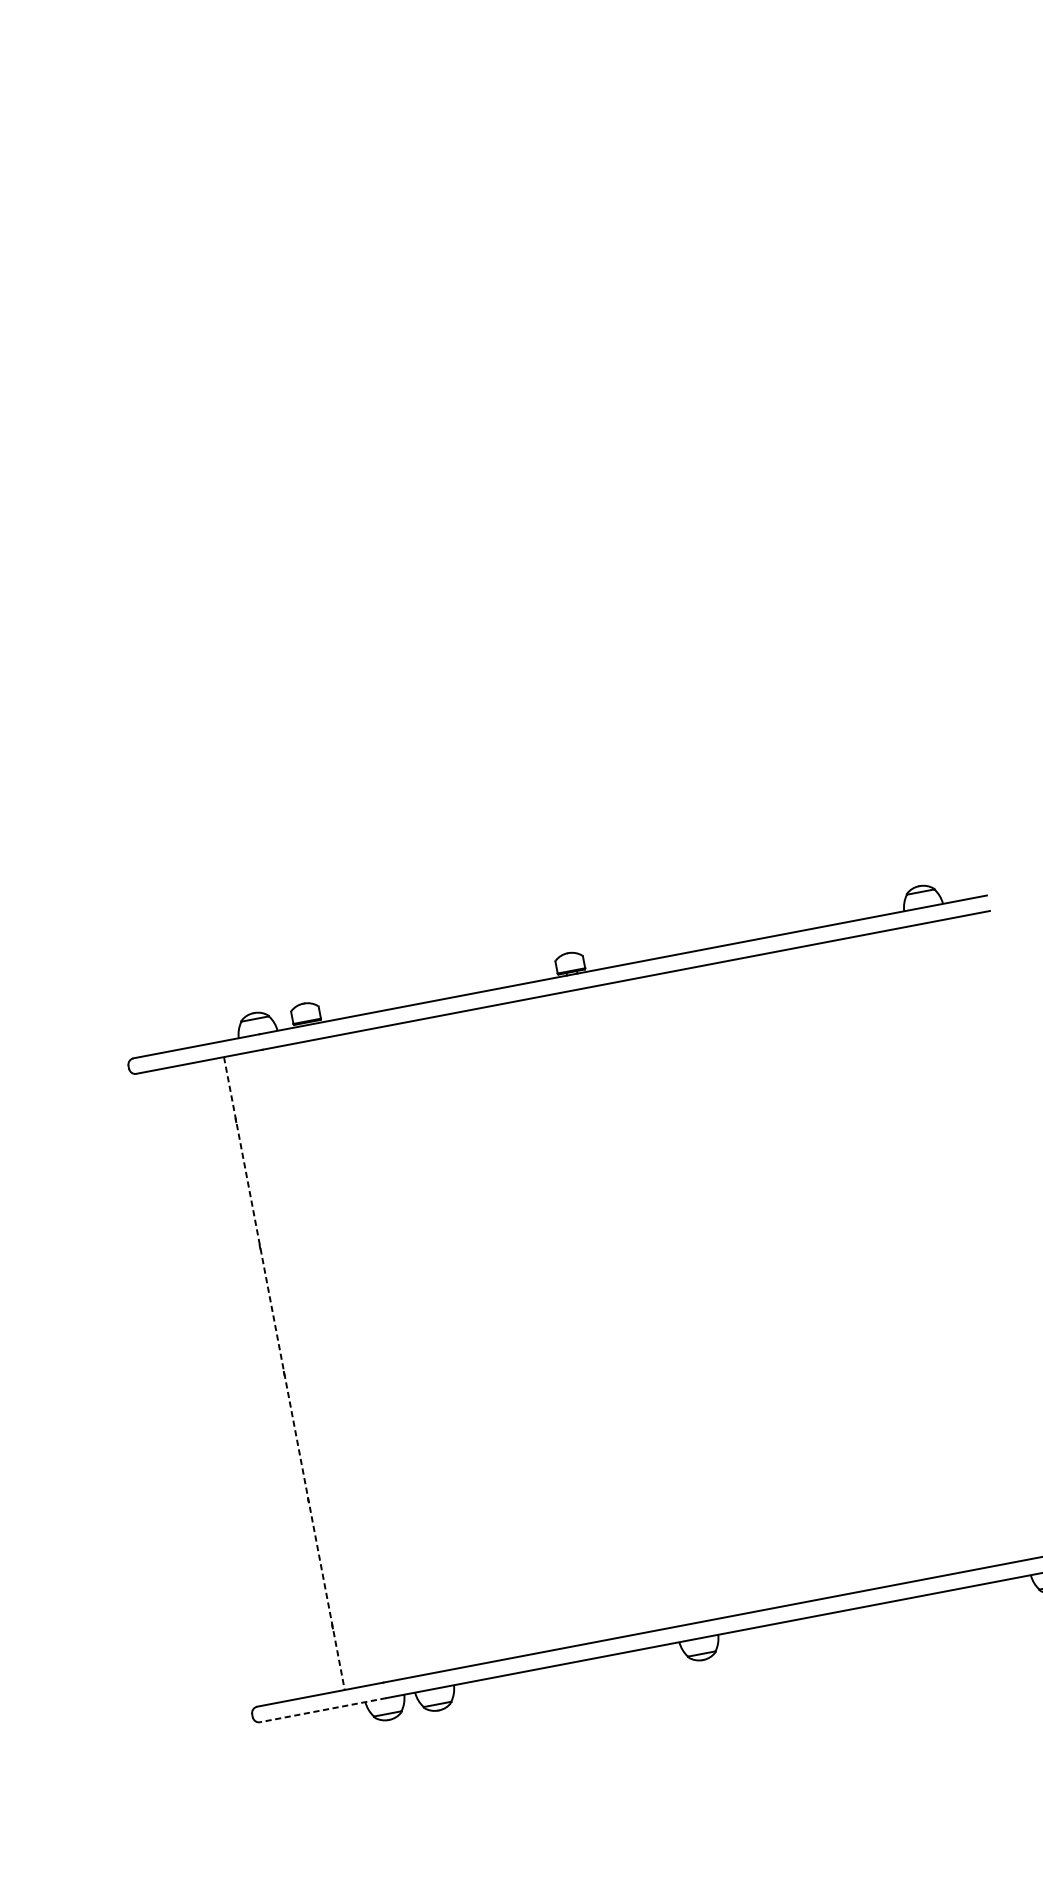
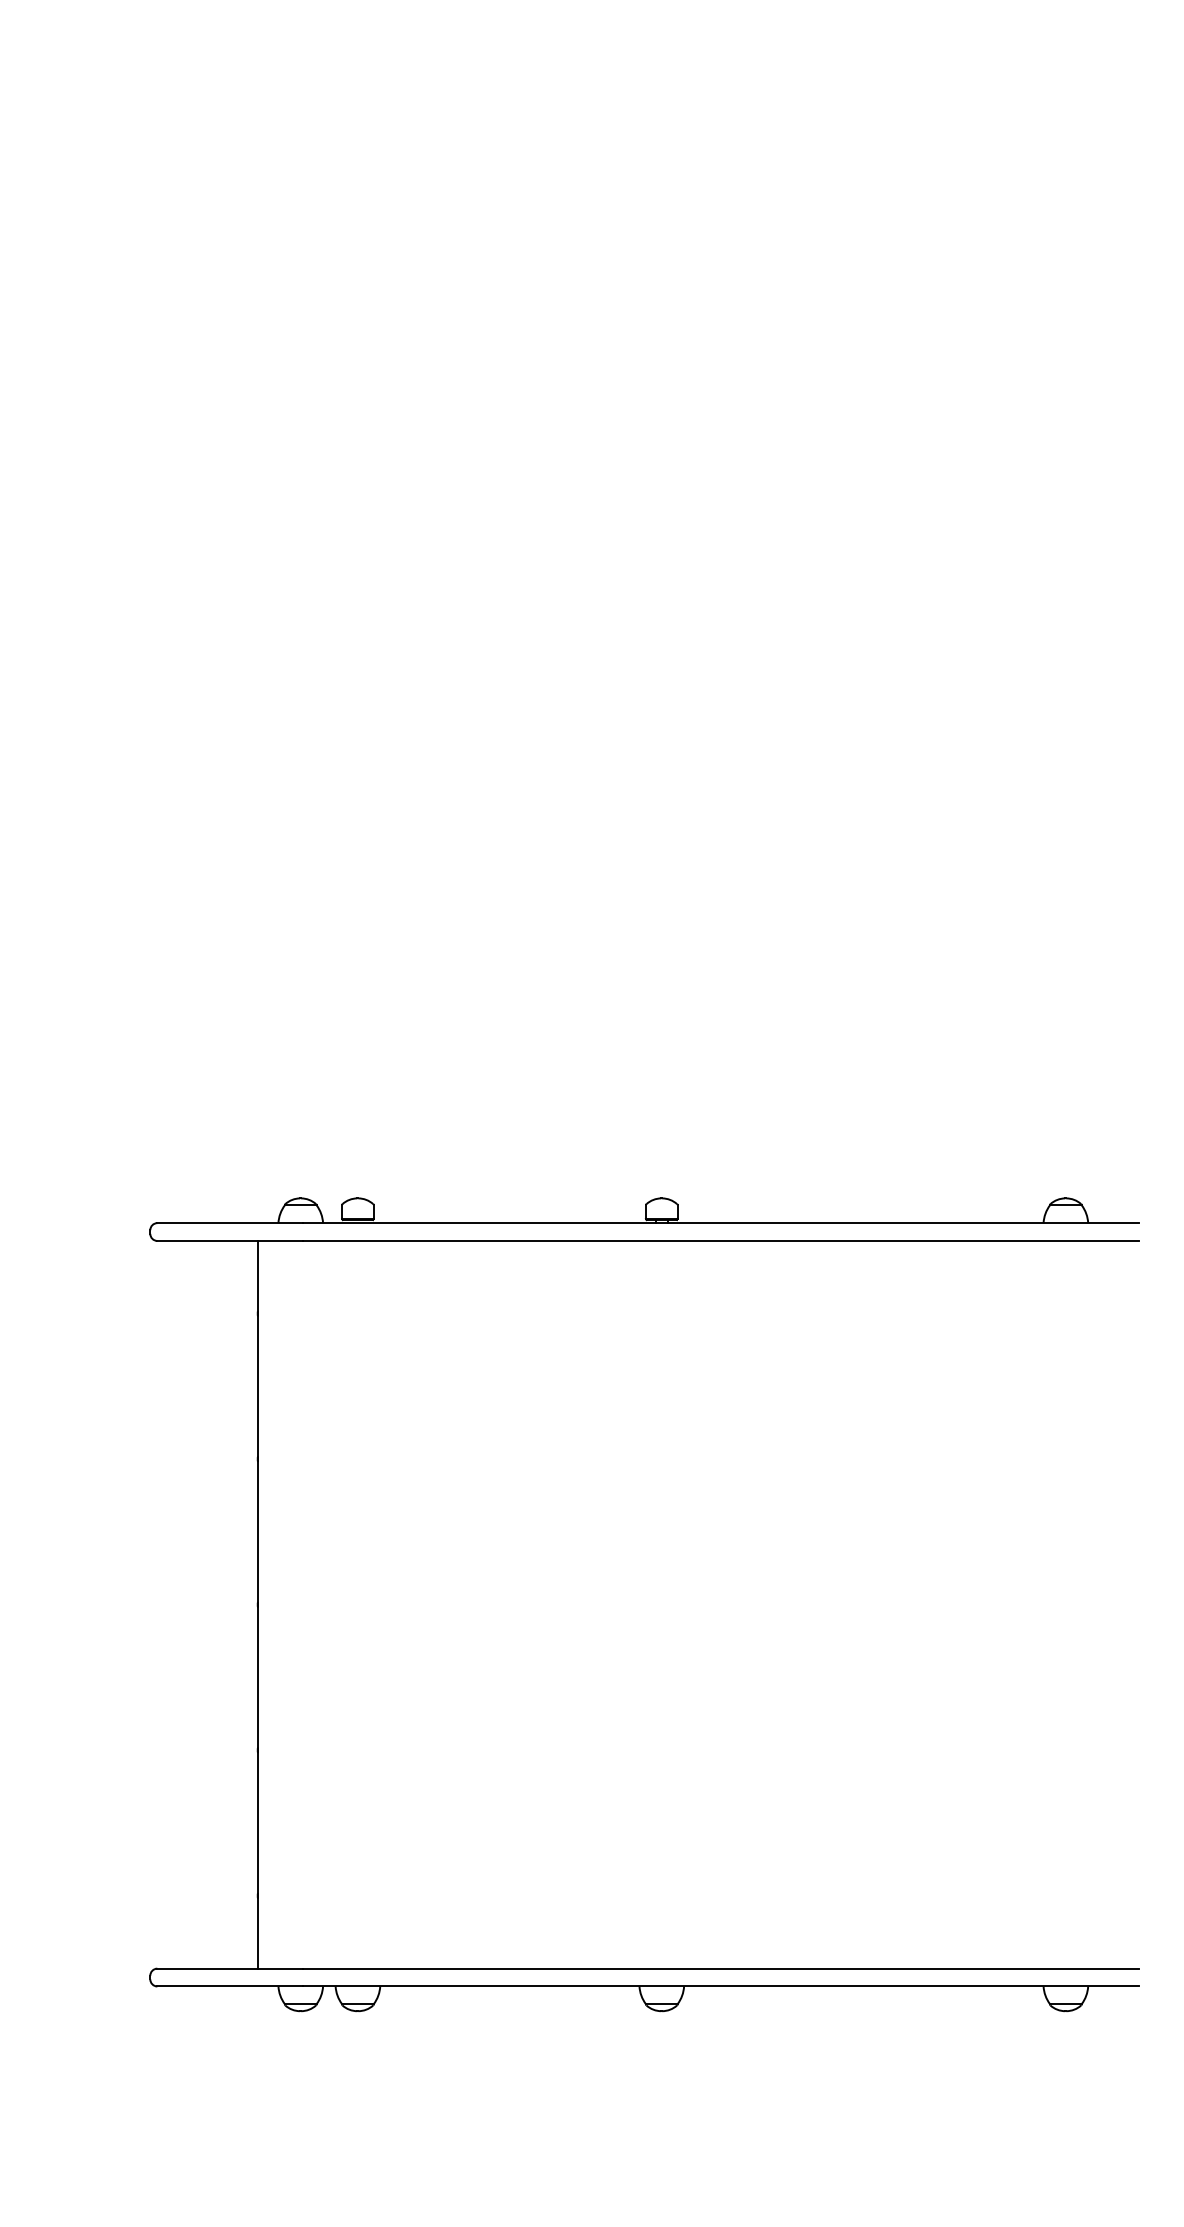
line: (284, 1373) -> (258, 1604), dashed -> solid
line: (323, 1710) -> (230, 1986), dashed -> solid

